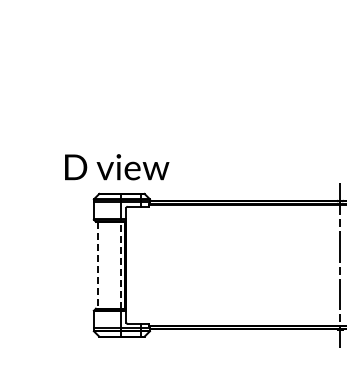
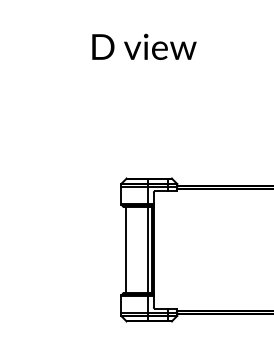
text: (117, 167) -> (144, 47), moved
line: (120, 264) -> (147, 249), dashed -> solid
line: (98, 265) -> (125, 250), dashed -> solid

